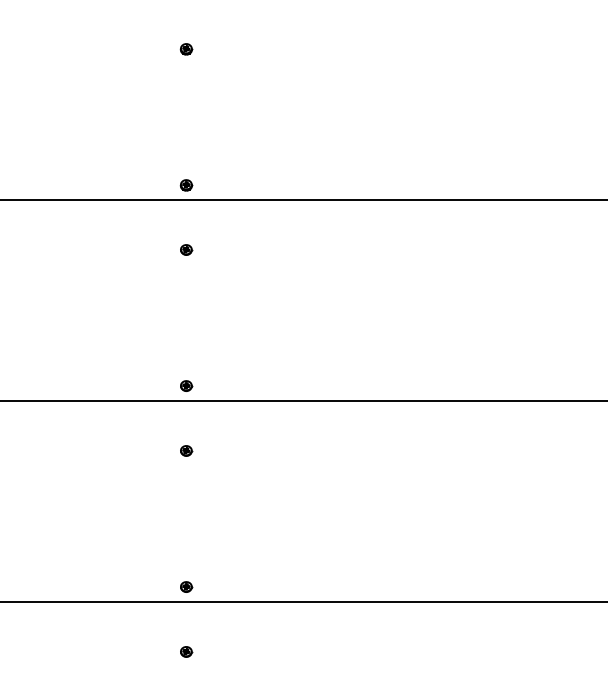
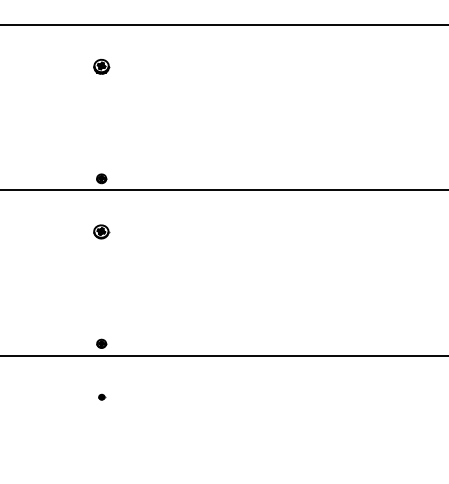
part: (186, 49) -> (101, 67), size x1.6
part: (186, 249) -> (101, 231), size x1.6
part: (186, 450) -> (101, 396), size x0.6

